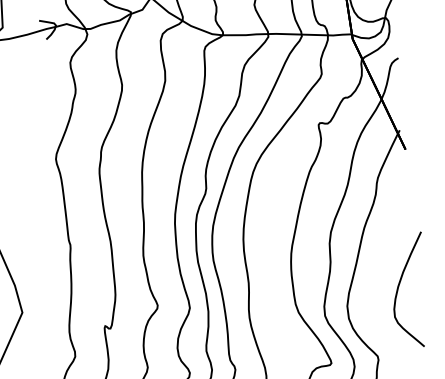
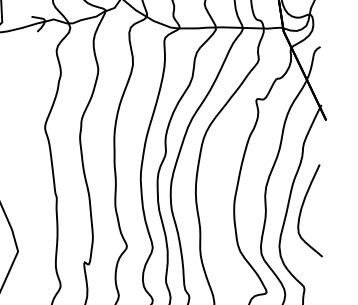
part: (399, 287) -> (302, 209), moved

